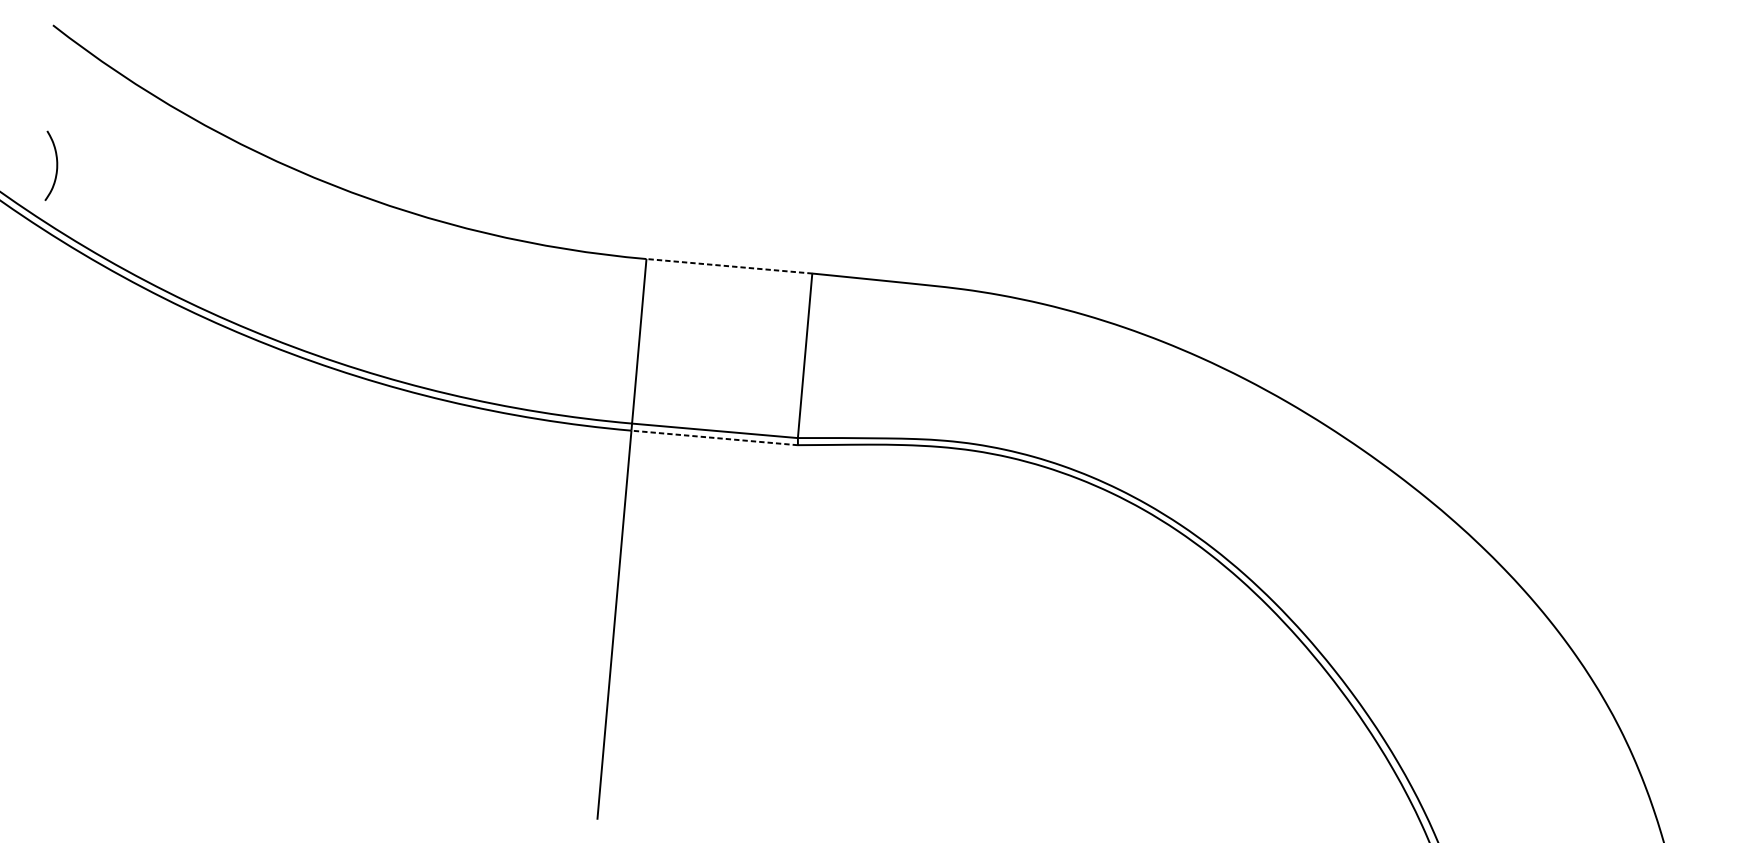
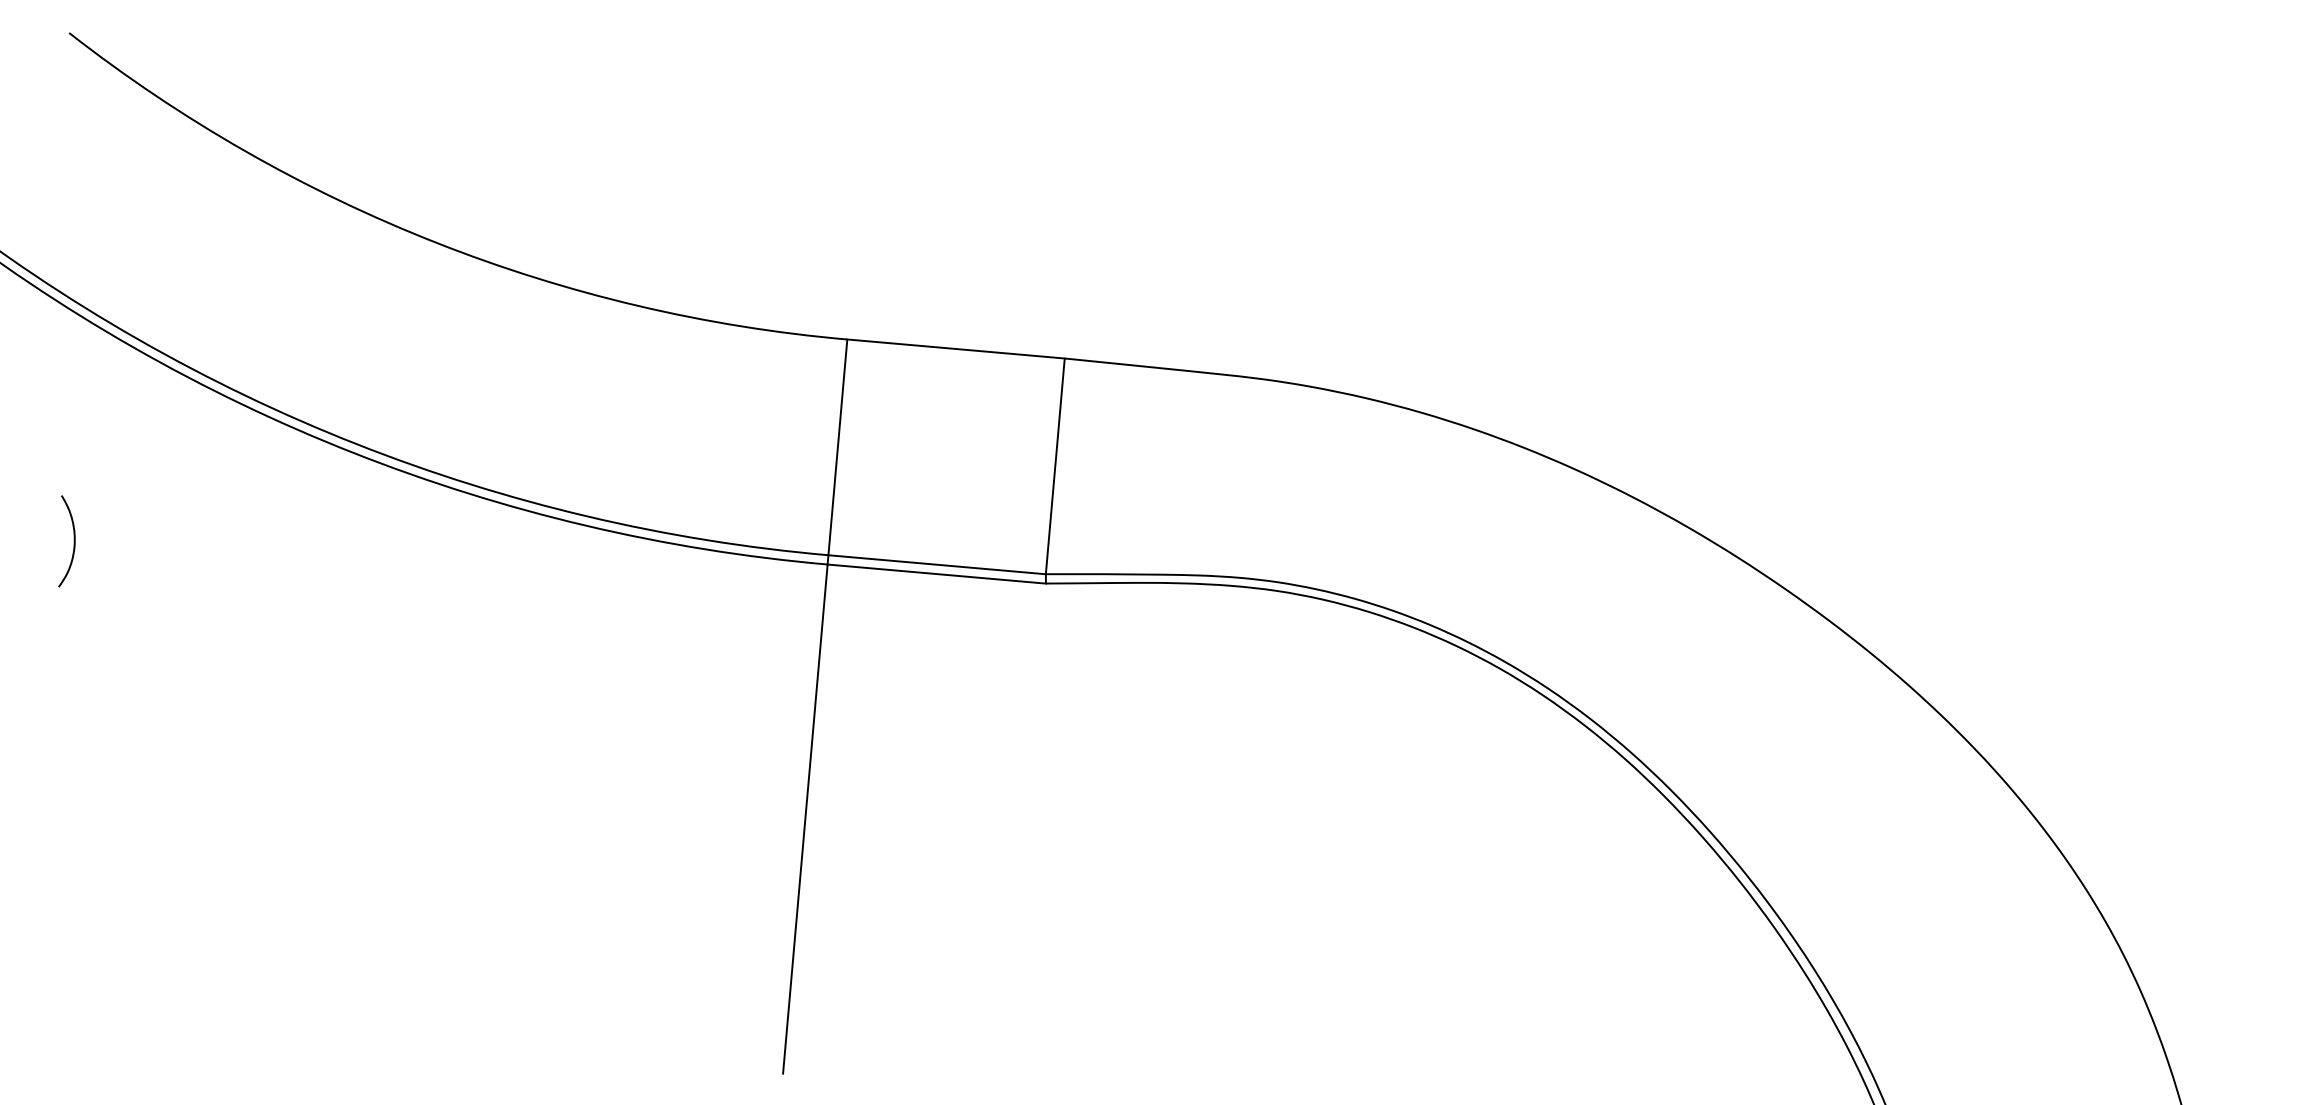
curve: (56, 165) -> (73, 541), moved
line: (728, 265) -> (955, 348), dashed -> solid
line: (714, 438) -> (936, 574), dashed -> solid

